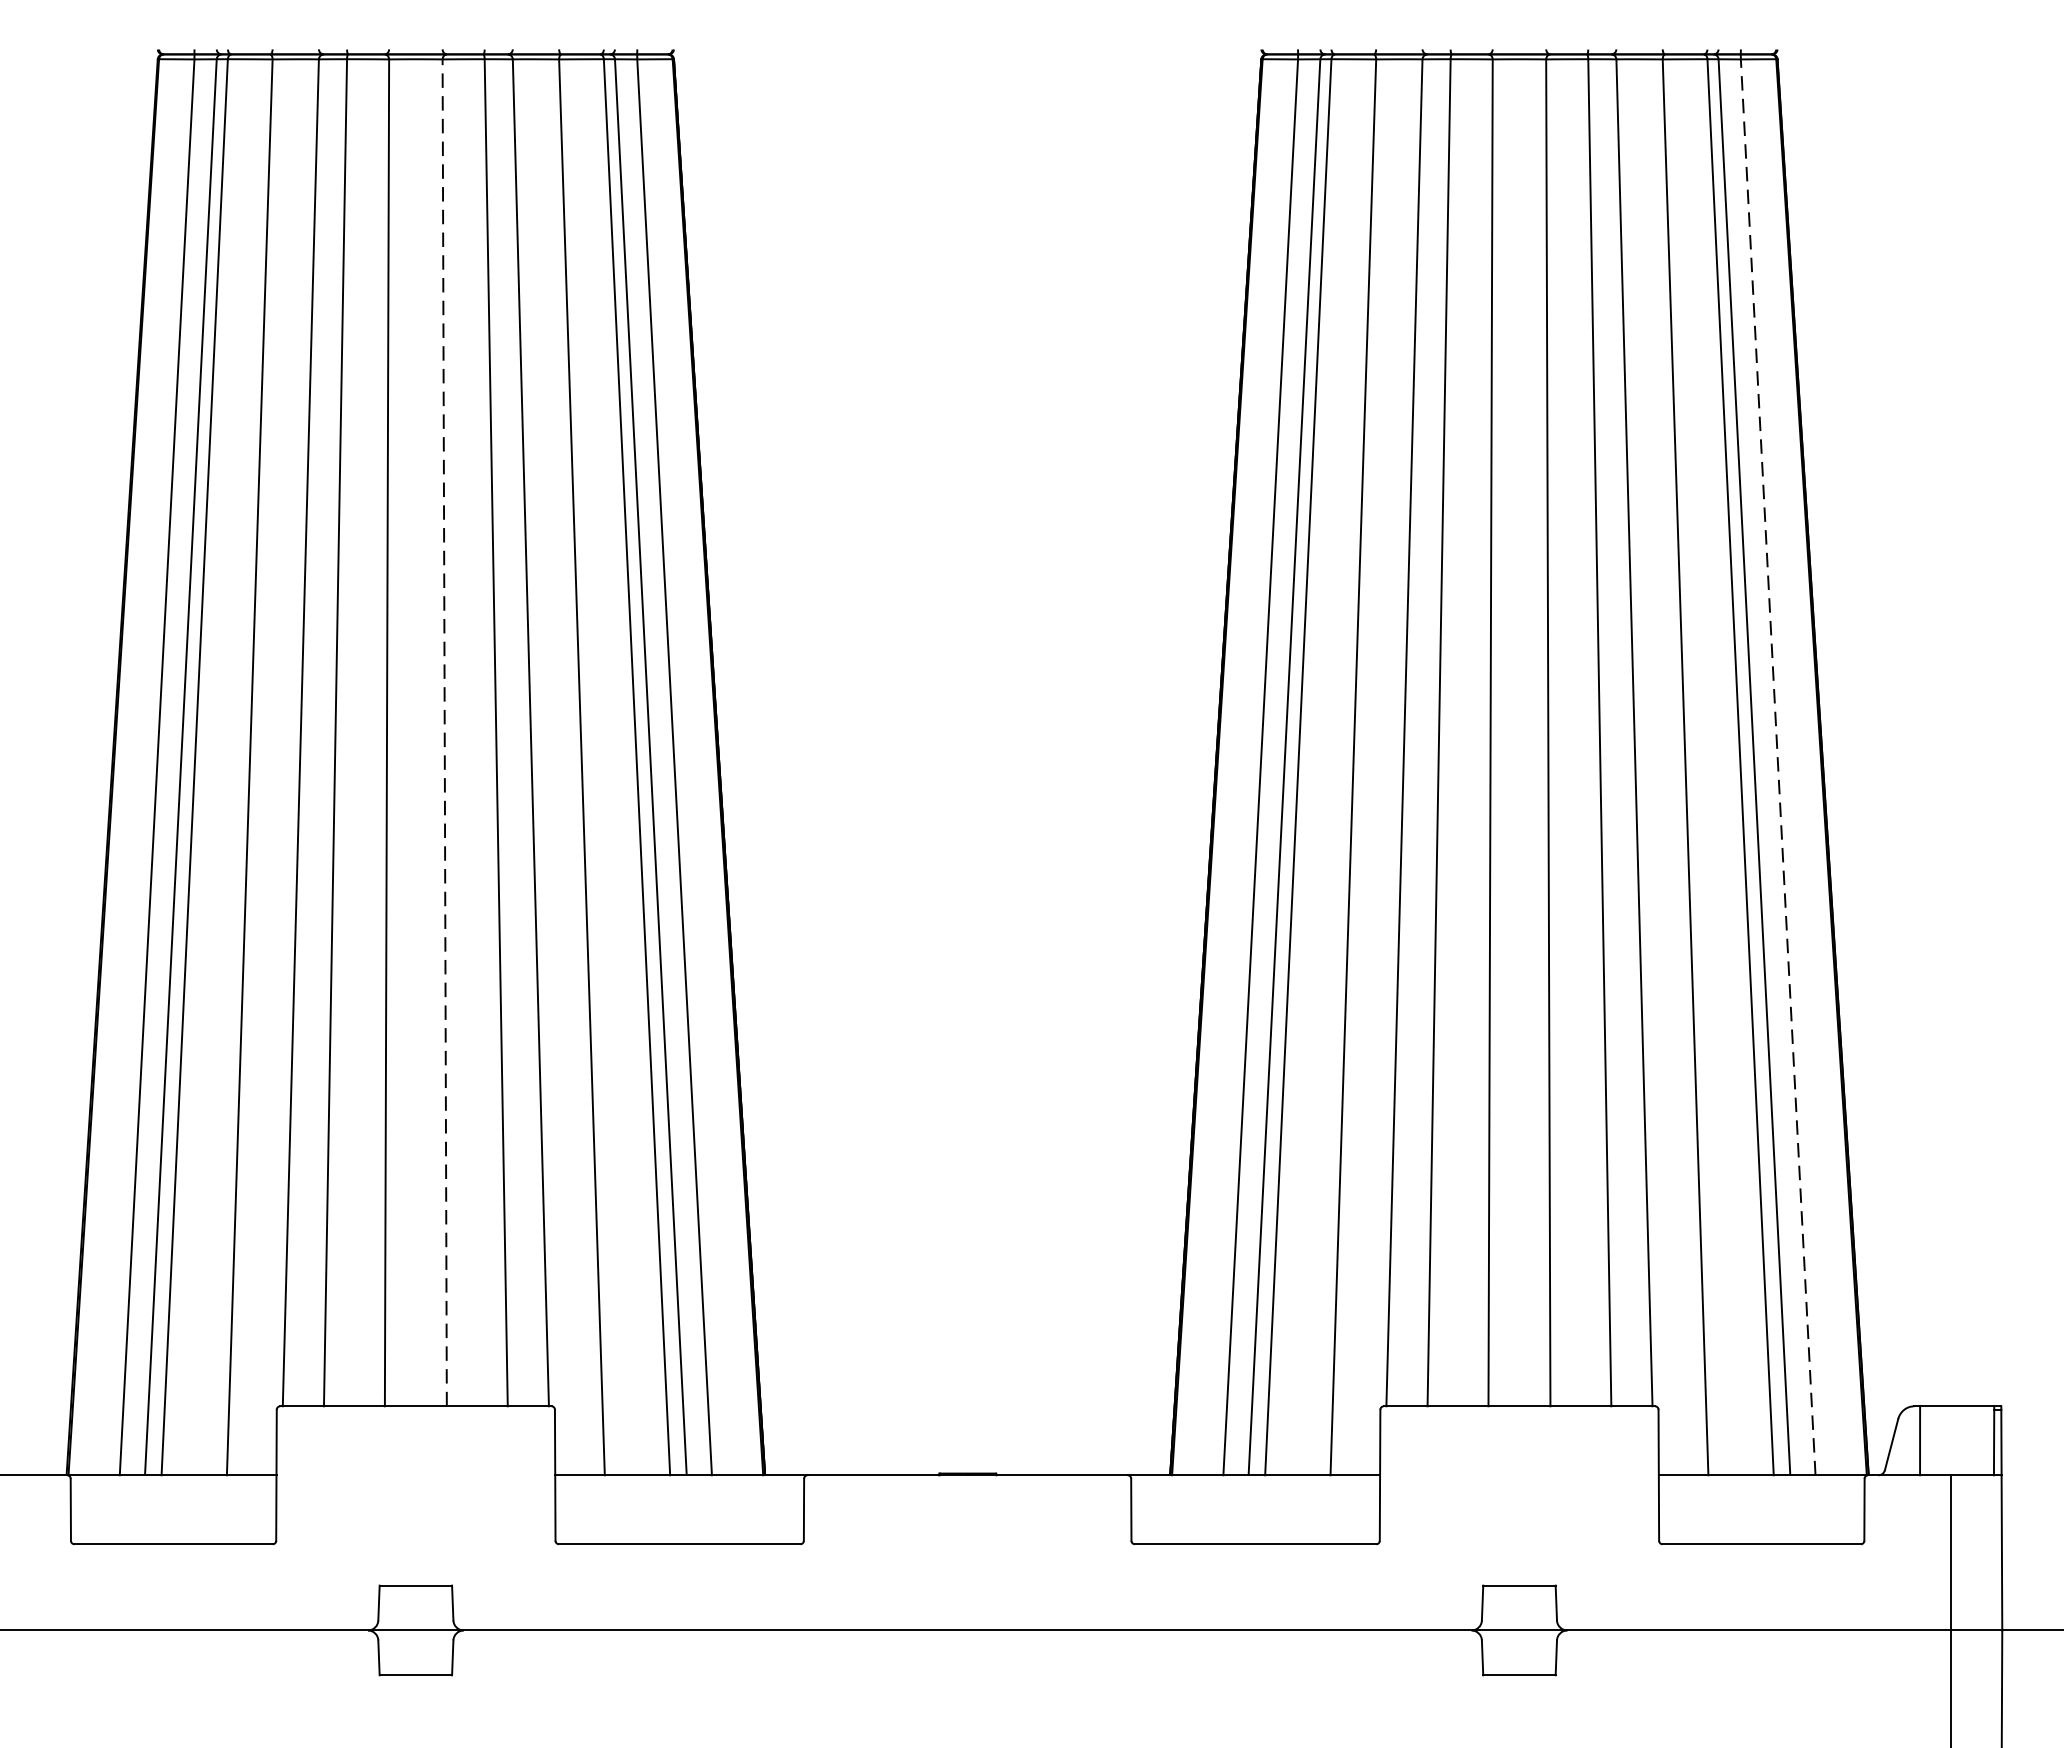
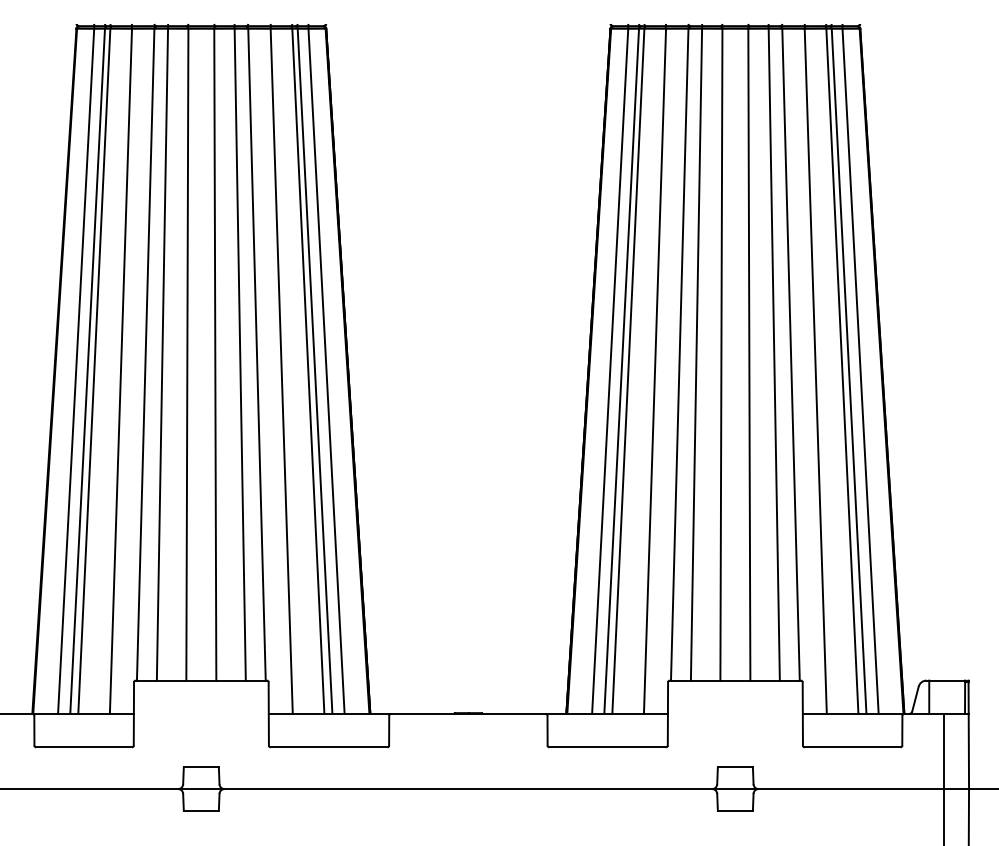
line: (445, 732) -> (215, 354), dashed -> solid
line: (1778, 765) -> (860, 370), dashed -> solid

